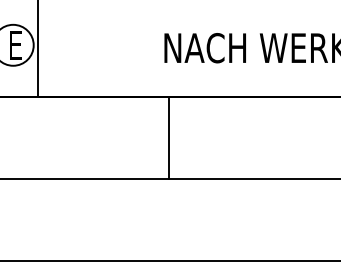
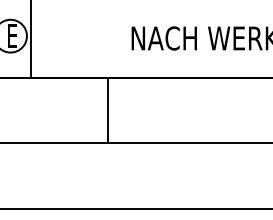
line: (169, 138) -> (107, 110), moved

